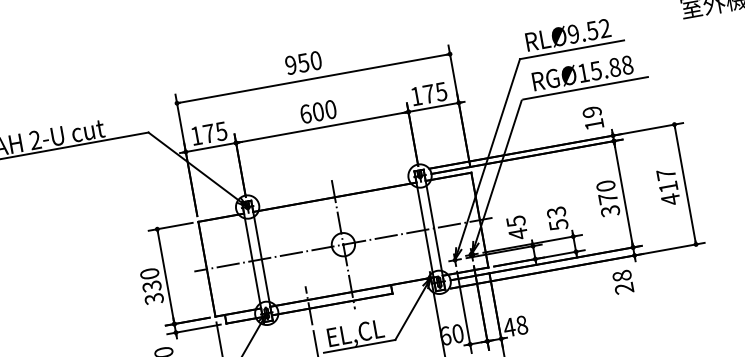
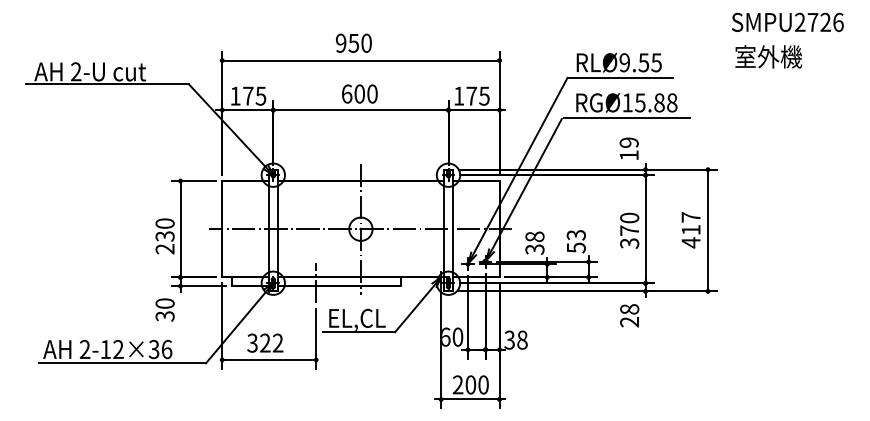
text: (604, 28) -> (656, 62), RLØ9.52 -> RLØ9.55
text: (516, 227) -> (534, 243), 45 -> 38
text: (154, 298) -> (165, 248), 330 -> 230
text: (509, 326) -> (509, 339), 48 -> 38

